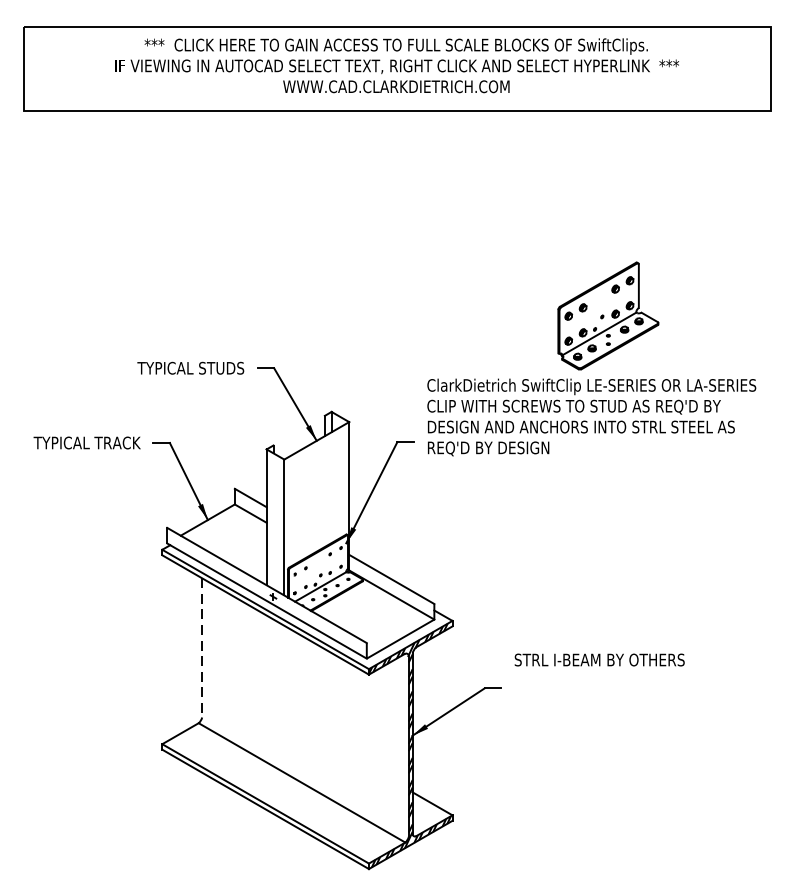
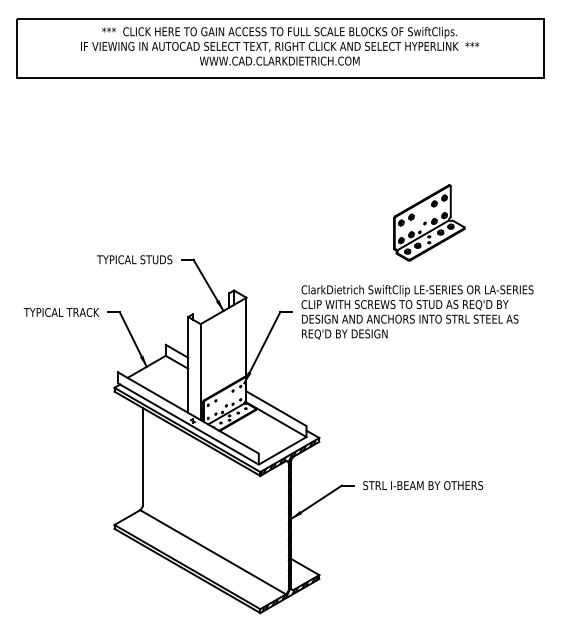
text: (591, 417) -> (417, 312), moved
line: (201, 648) -> (142, 457), dashed -> solid
text: (600, 659) -> (423, 485), moved

